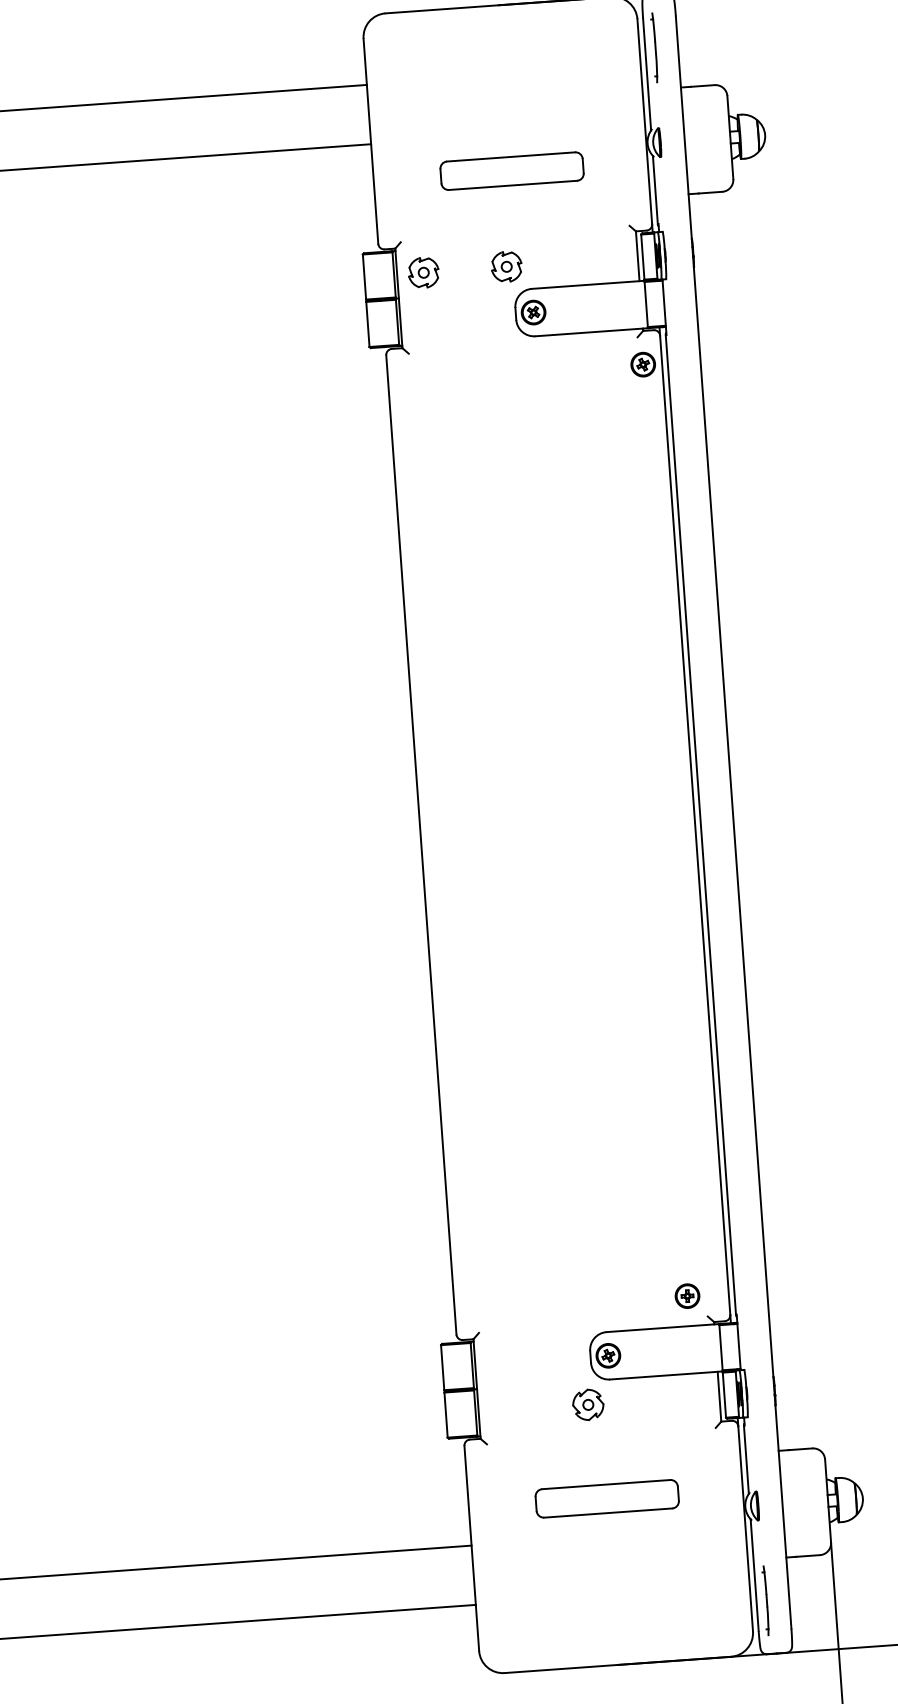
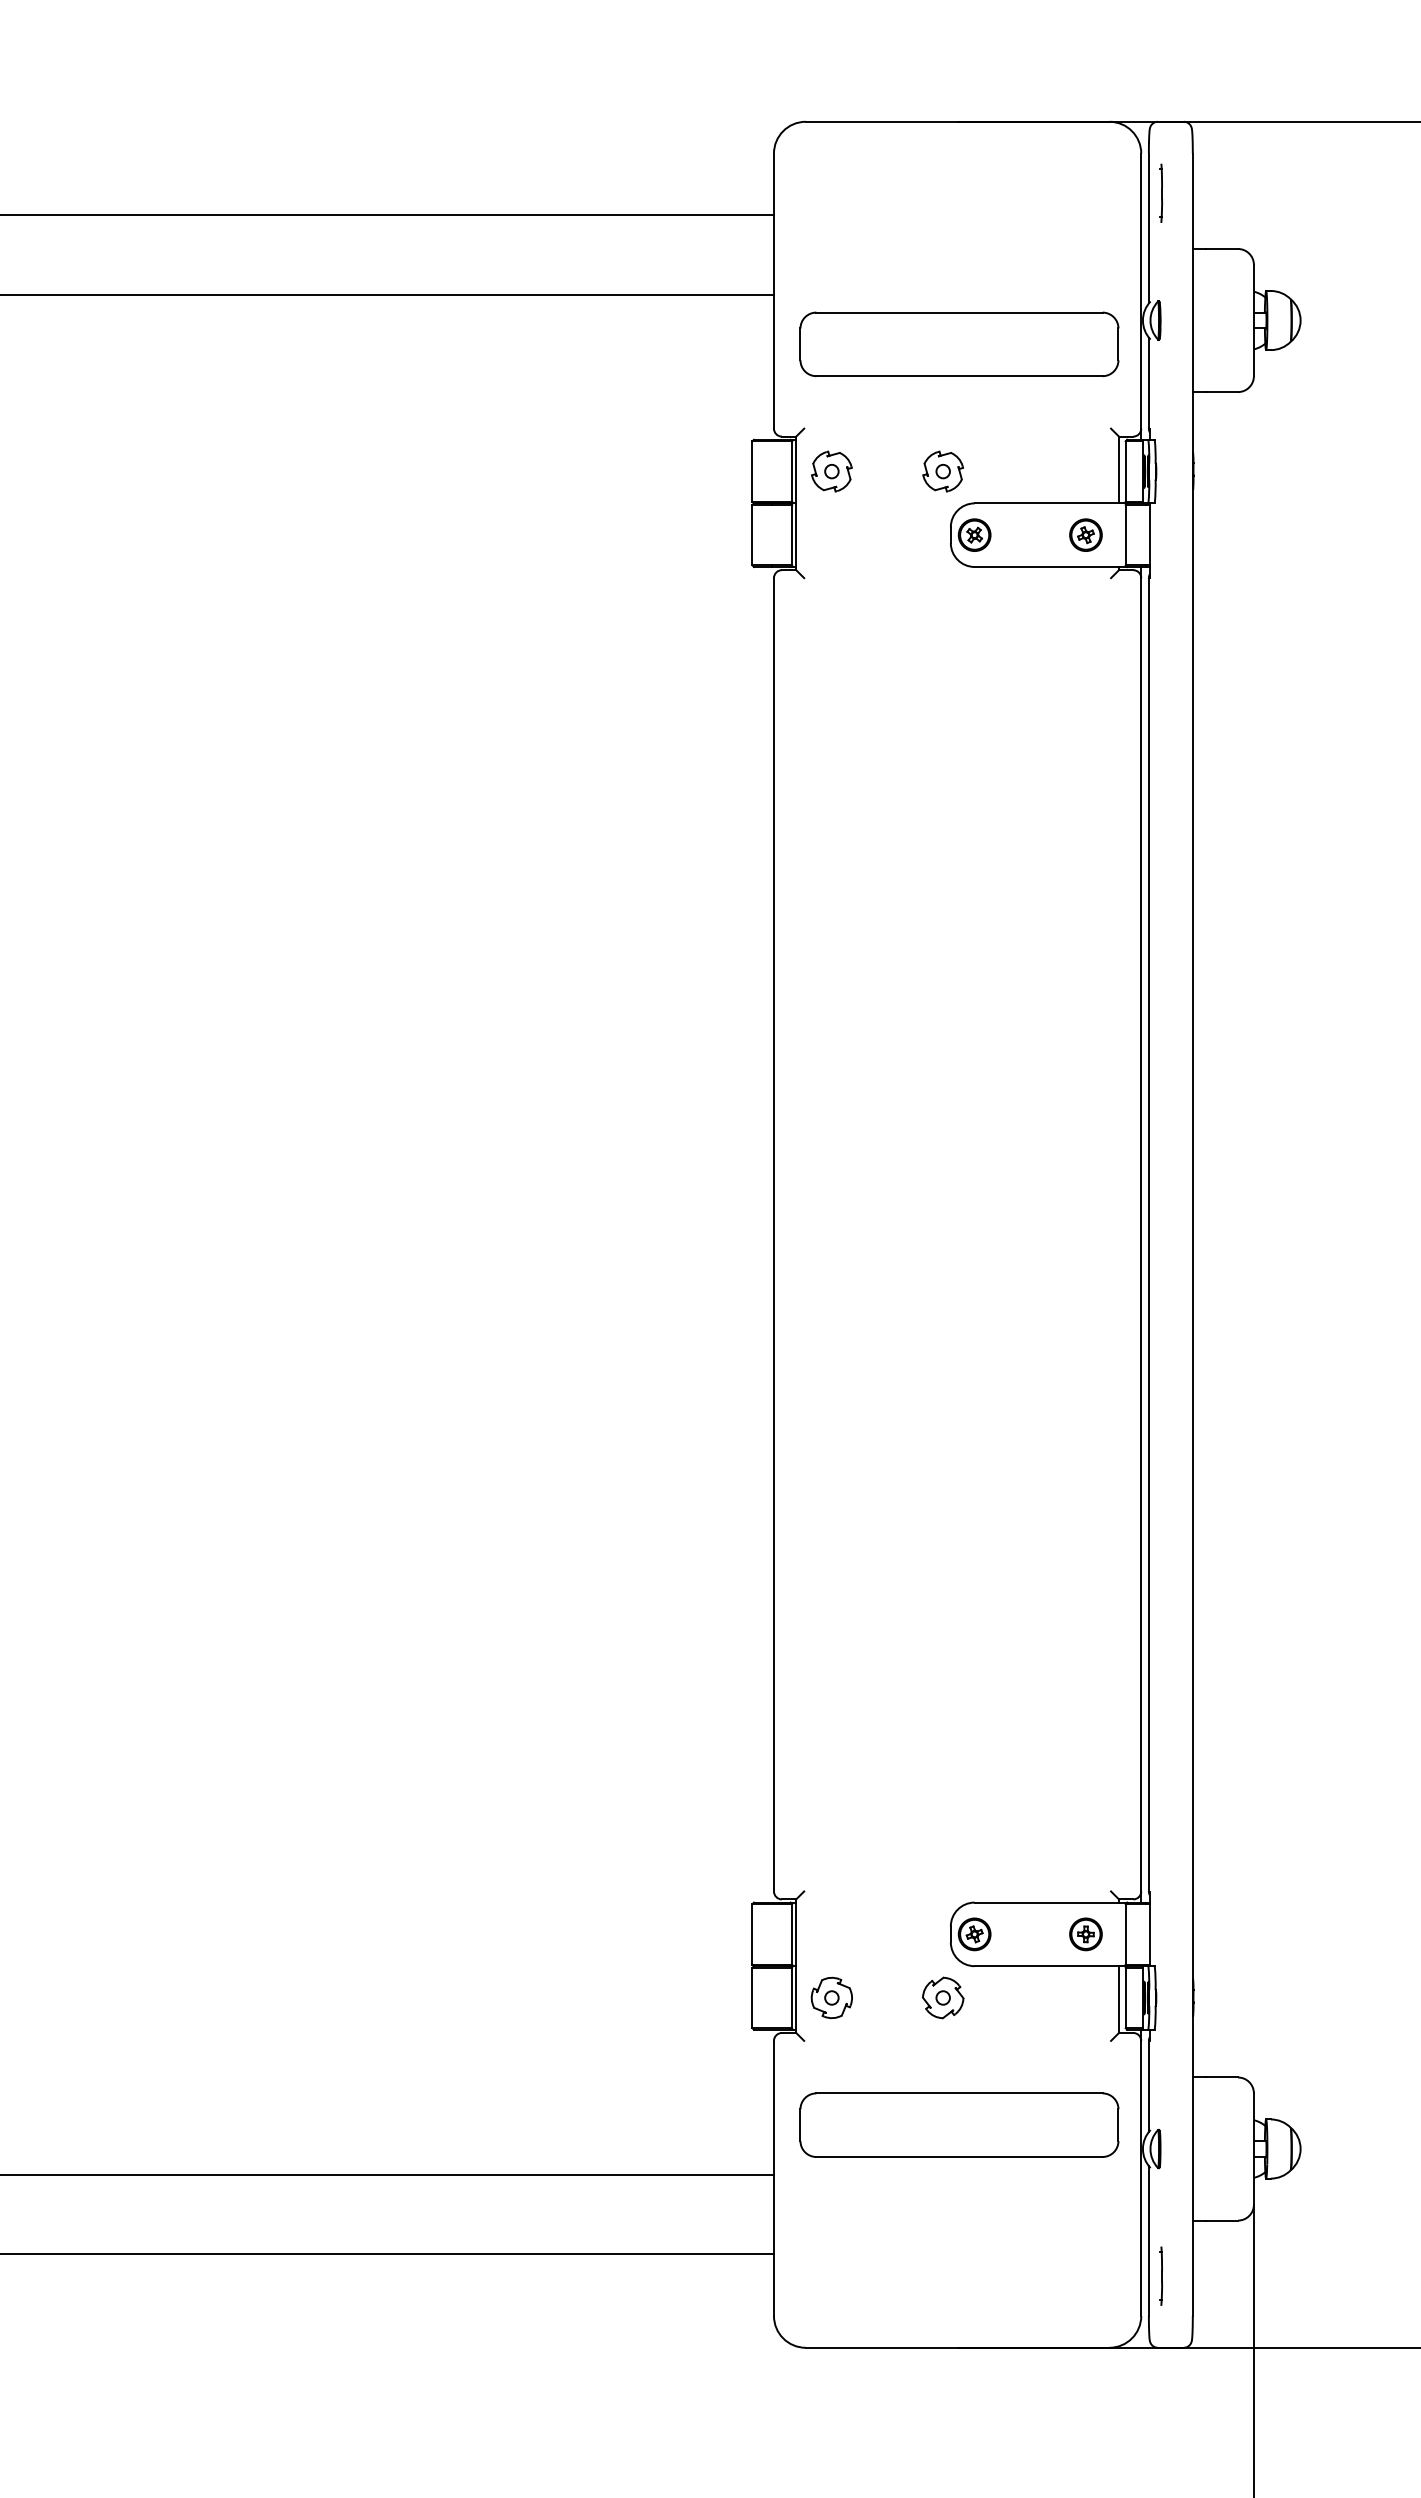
part: (653, 47) -> (1160, 192), size x0.62
part: (512, 171) -> (959, 344), size x1.67
part: (642, 364) -> (1085, 534), moved
part: (687, 1296) -> (1085, 1934), moved
part: (505, 1410) -> (831, 1997), added
part: (607, 1498) -> (959, 2124), size x1.67
part: (765, 1600) -> (1160, 2275), size x0.62

